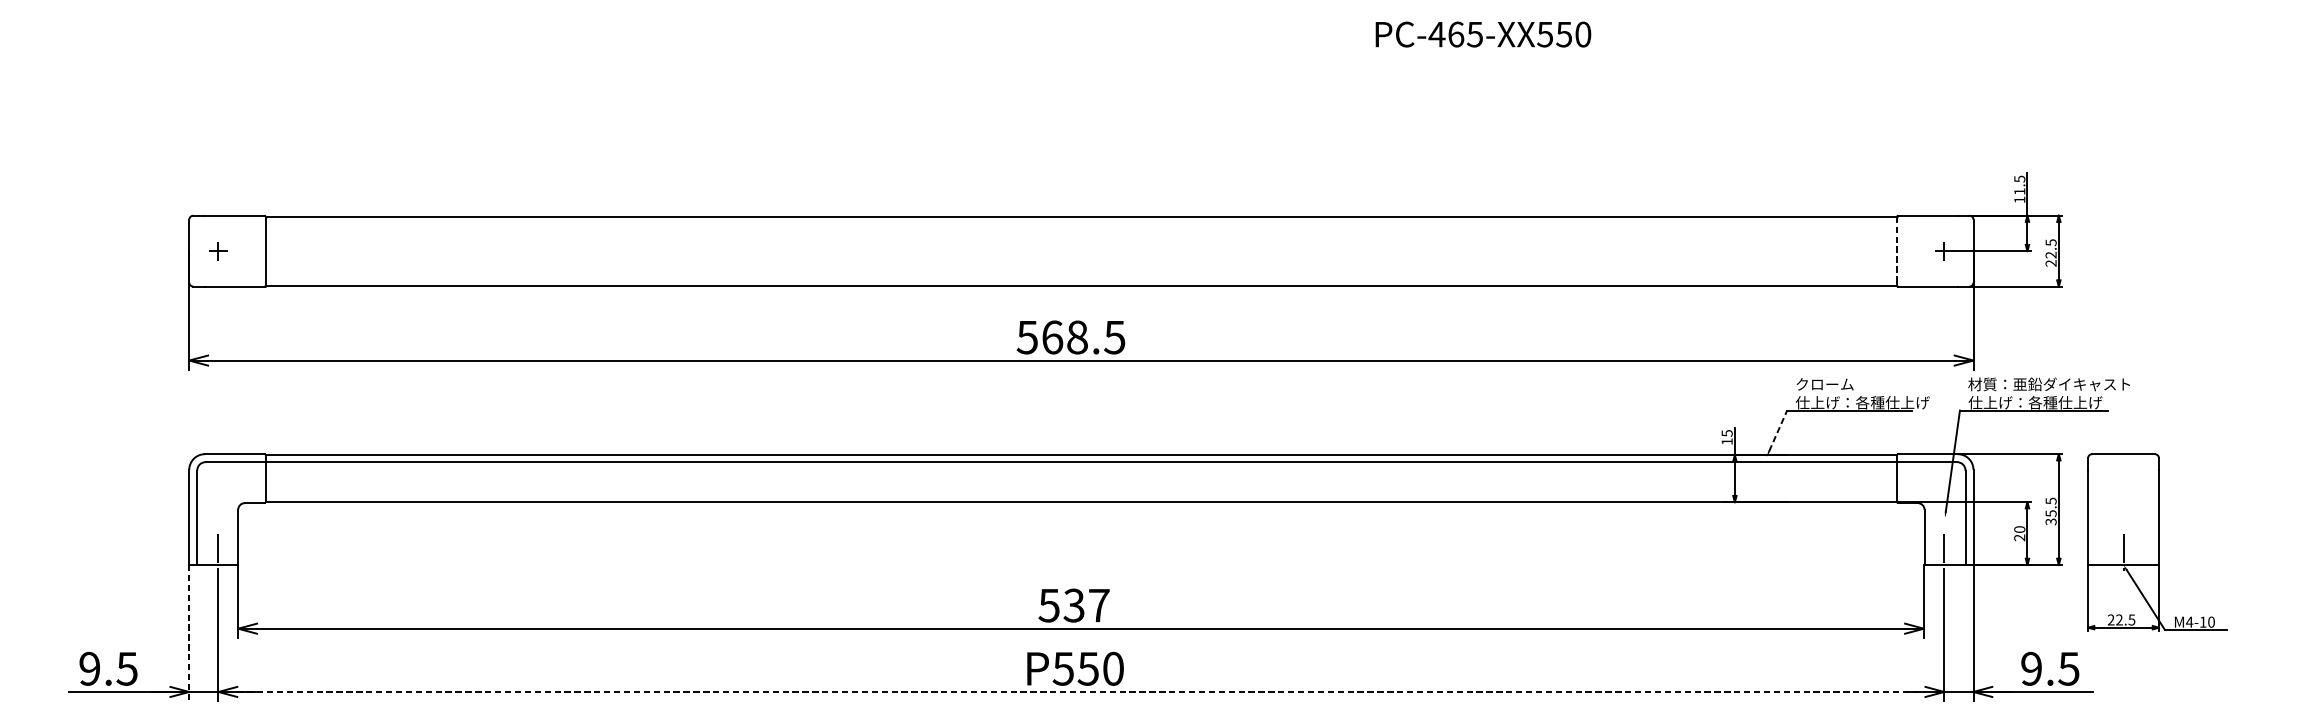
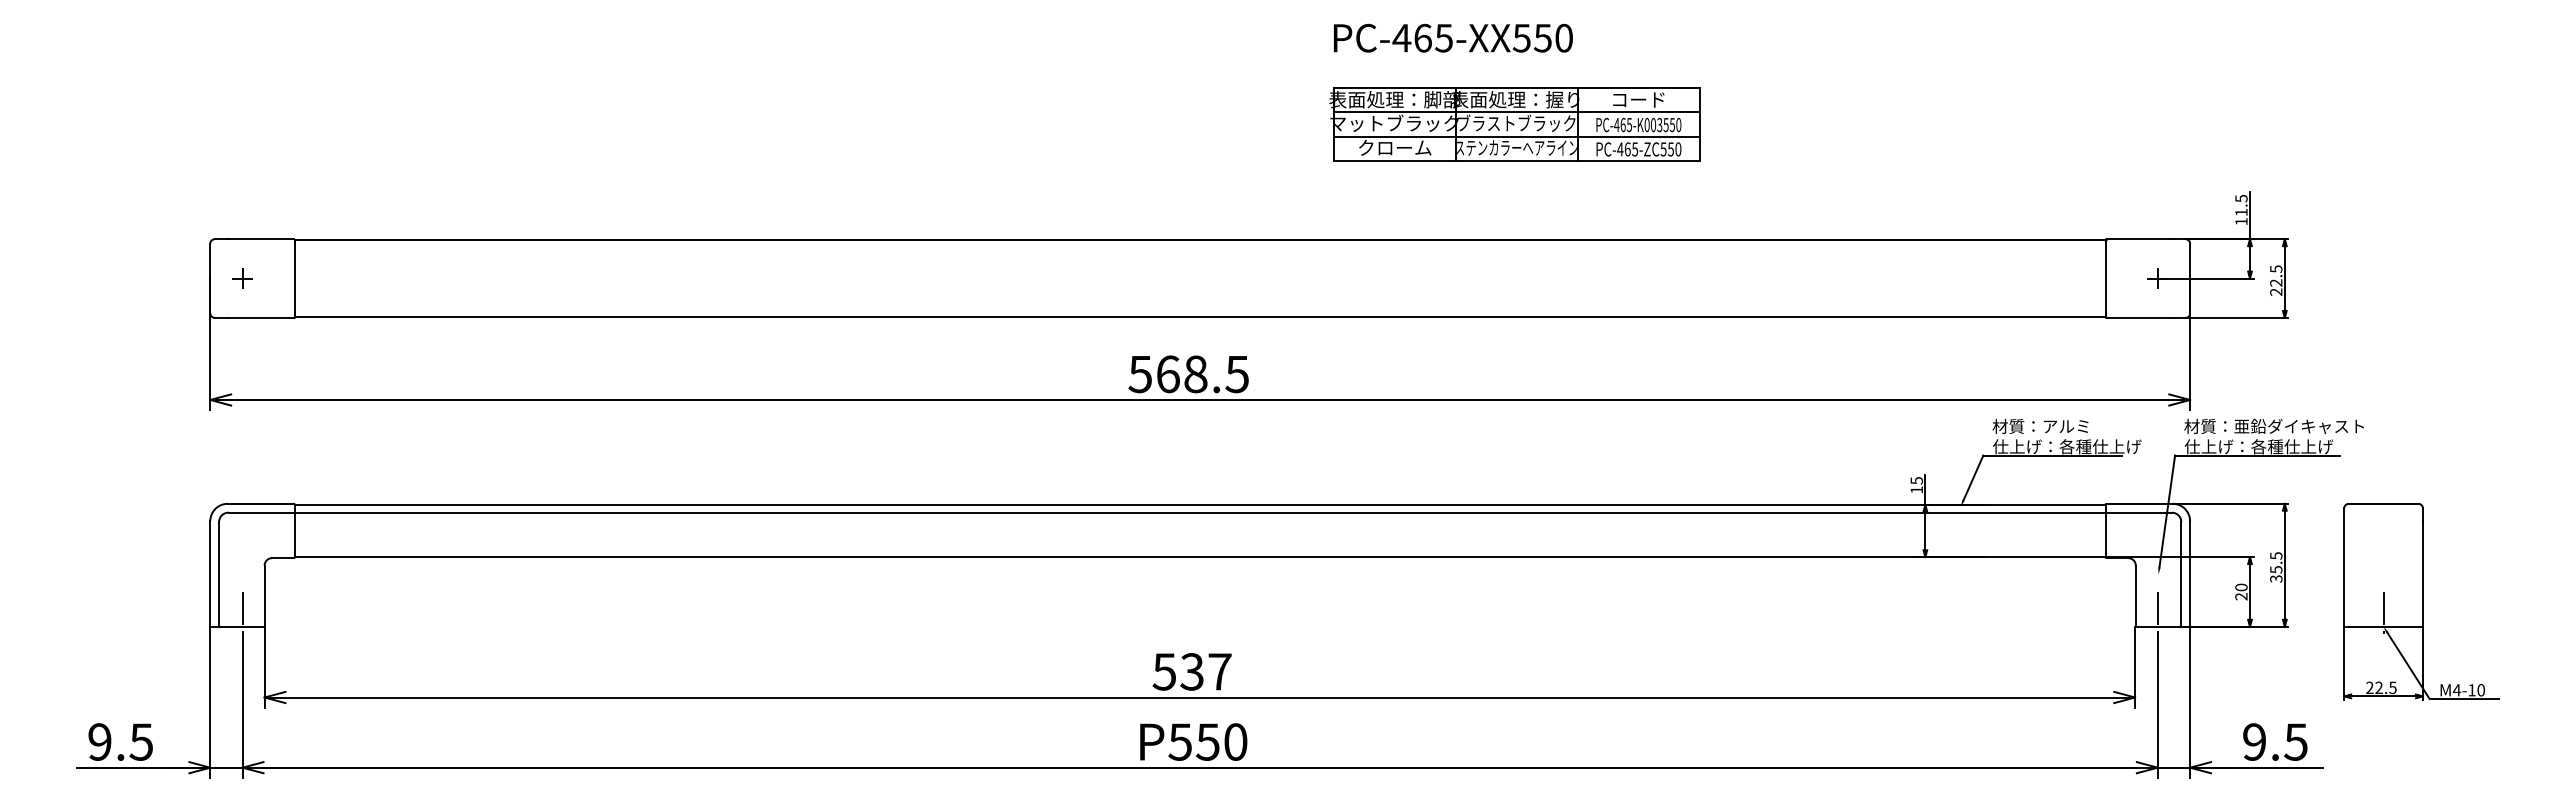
text: (1483, 33) -> (1453, 37), moved
part: (1364, 112) -> (1514, 124), added
line: (1897, 251) -> (2105, 278), dashed -> solid
text: (1838, 383) -> (2040, 425), クローム -> 材質：アルミ
line: (1778, 430) -> (1973, 477), dashed -> solid
part: (2157, 542) -> (2421, 601), moved
line: (189, 633) -> (210, 702), dashed -> solid
line: (1081, 691) -> (1200, 767), dashed -> solid

